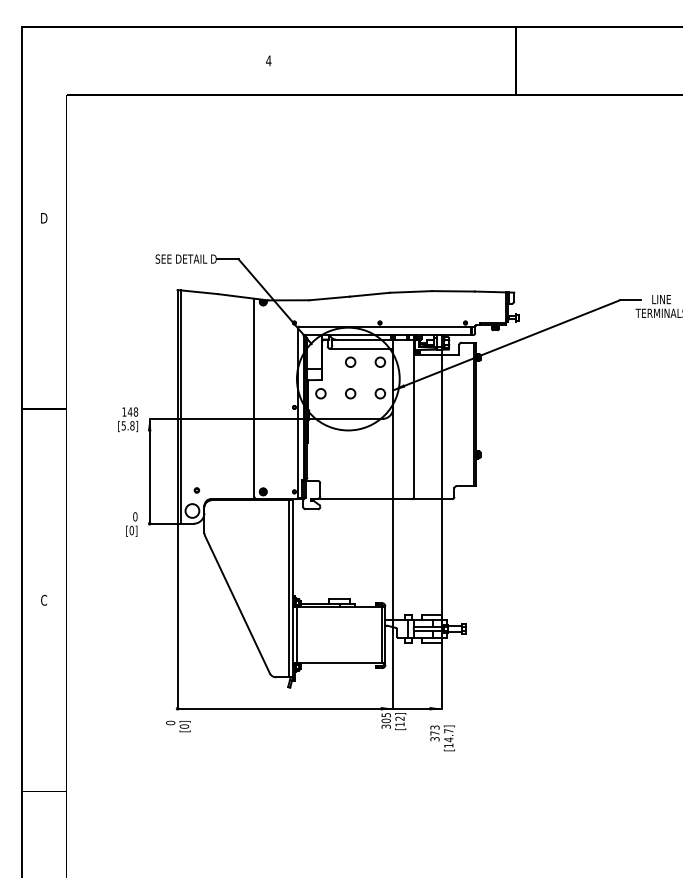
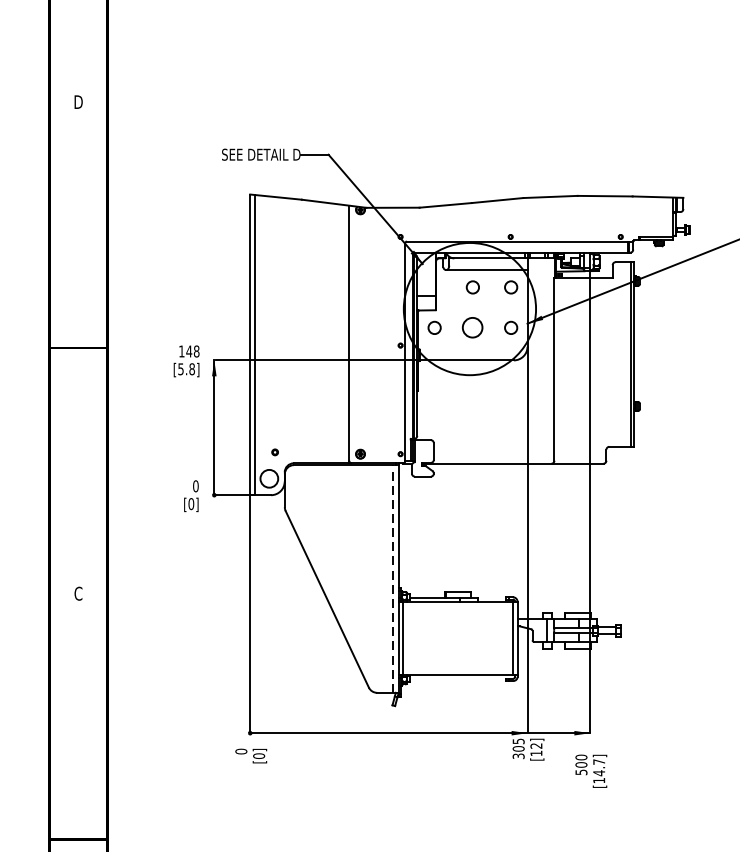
circle: (350, 393) -> (472, 327), size x1.6
line: (288, 588) -> (392, 578), solid -> dashed
text: (434, 733) -> (580, 765), 373 -> 500

